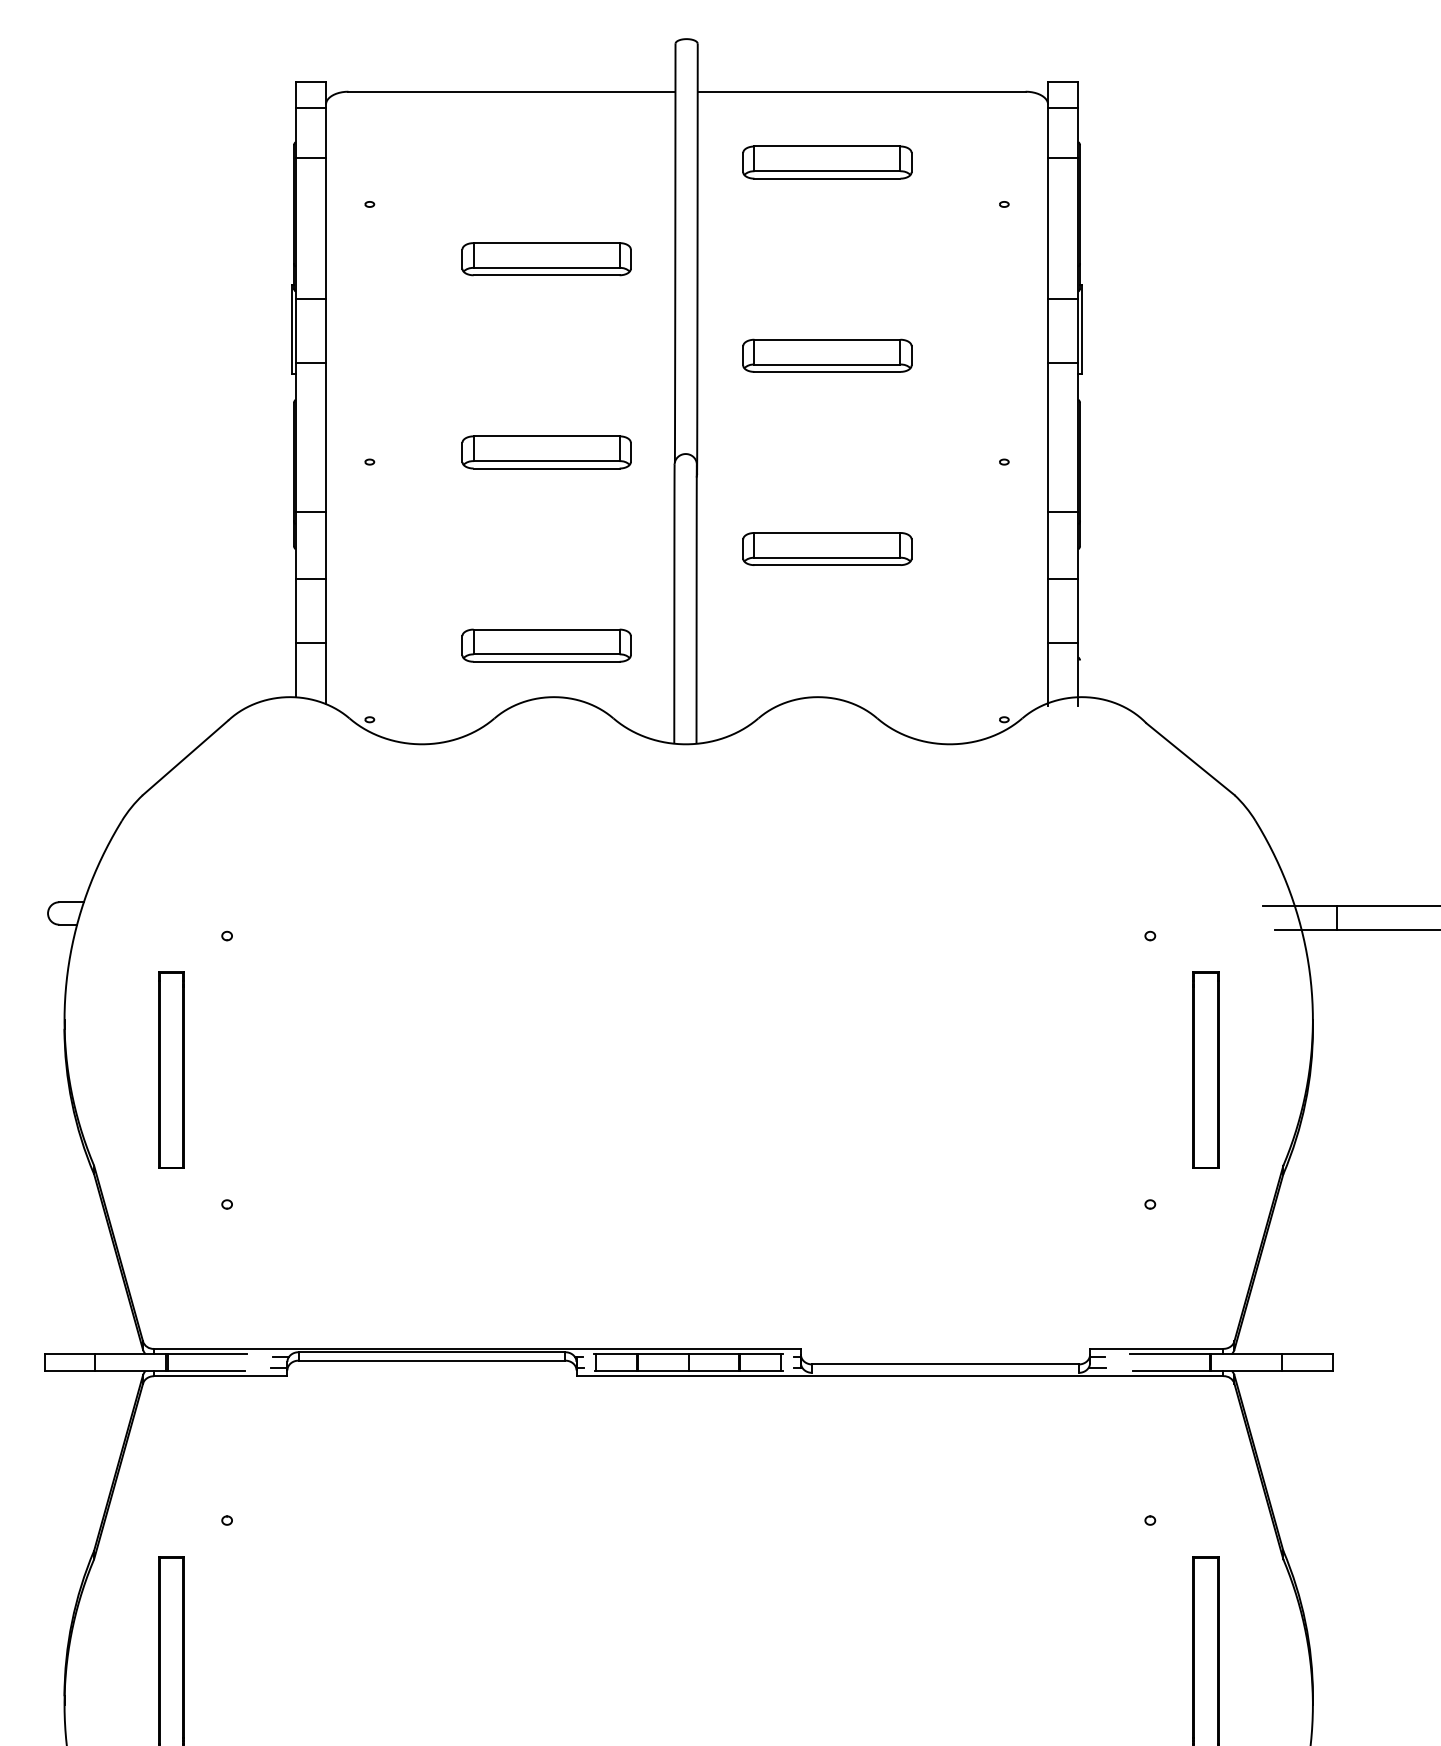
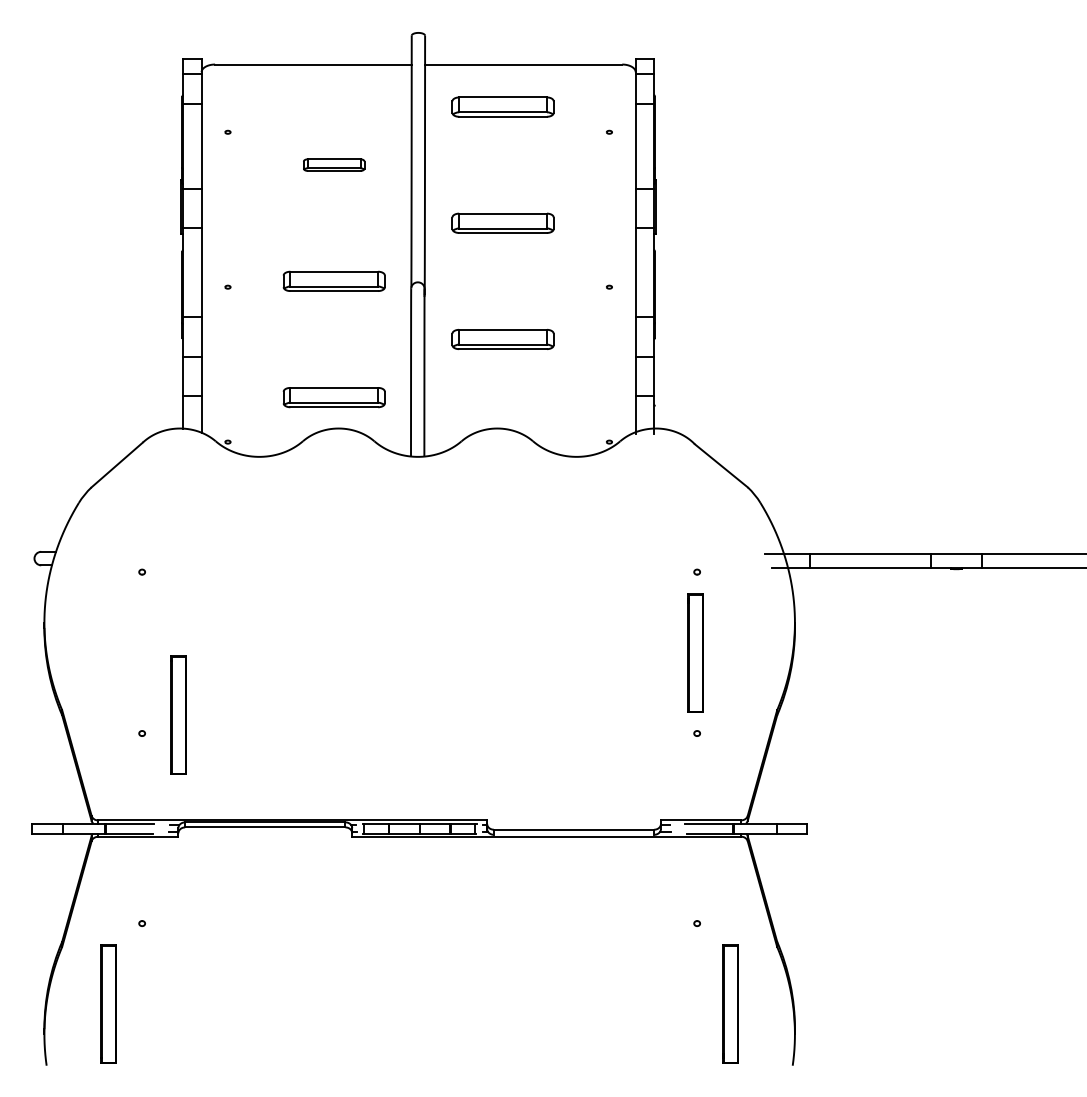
part: (545, 257) -> (333, 164), size x0.6
part: (171, 1069) -> (178, 714), moved
part: (1205, 1069) -> (695, 652), moved

